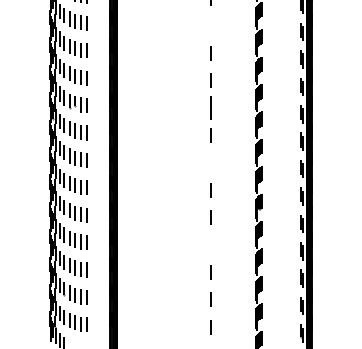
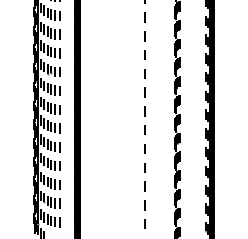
line: (210, 25) -> (144, 17), added
part: (210, 107) -> (144, 73), size x0.62
line: (210, 162) -> (144, 111), added
line: (210, 244) -> (144, 167), added

